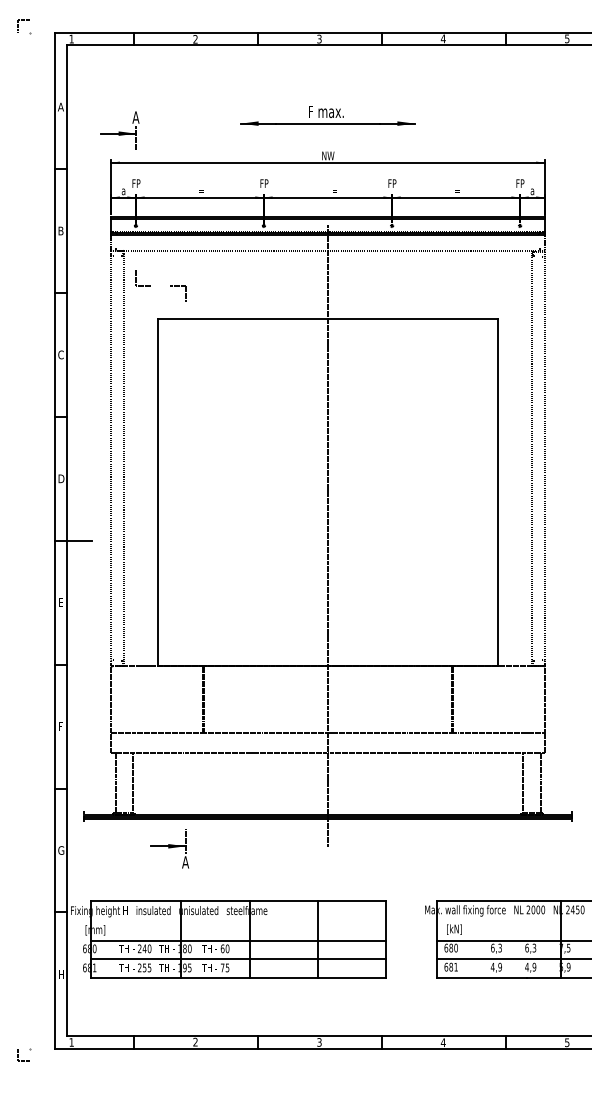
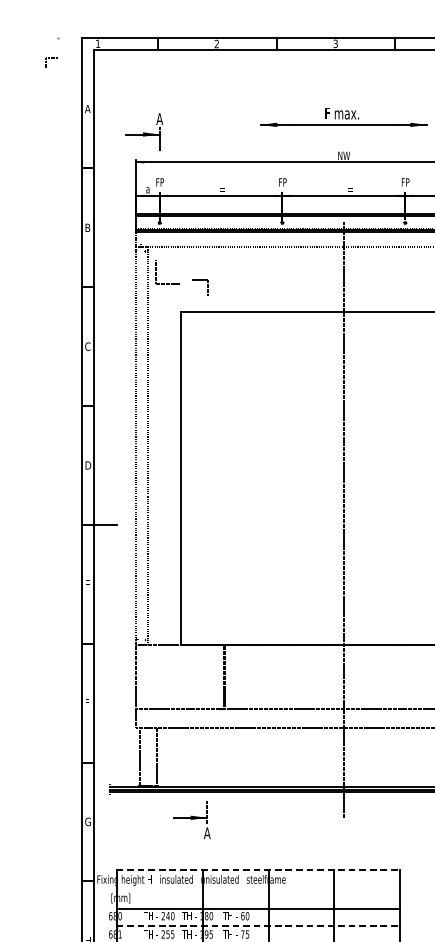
part: (23, 25) -> (51, 62), moved
part: (142, 278) -> (165, 273), size x1.6
line: (238, 900) -> (258, 869), solid -> dashed
line: (238, 959) -> (258, 926), solid -> dashed

